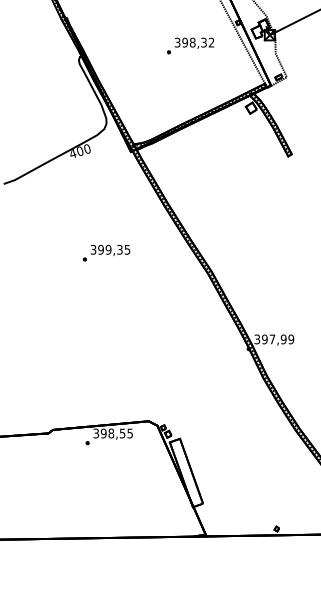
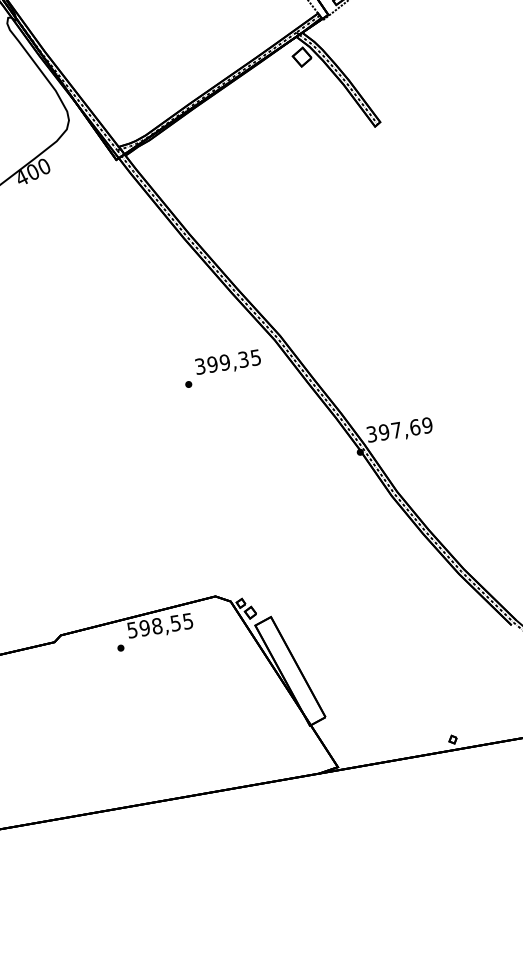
text: (106, 253) -> (222, 369), moved
text: (283, 339) -> (414, 427), 397,99 -> 397,69
text: (95, 432) -> (131, 628), 398,55 -> 598,55

